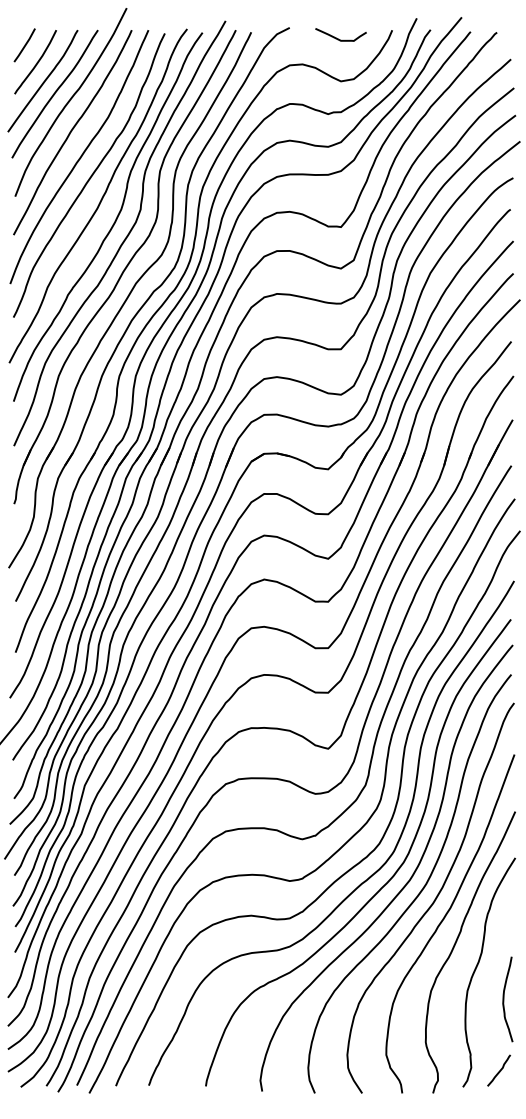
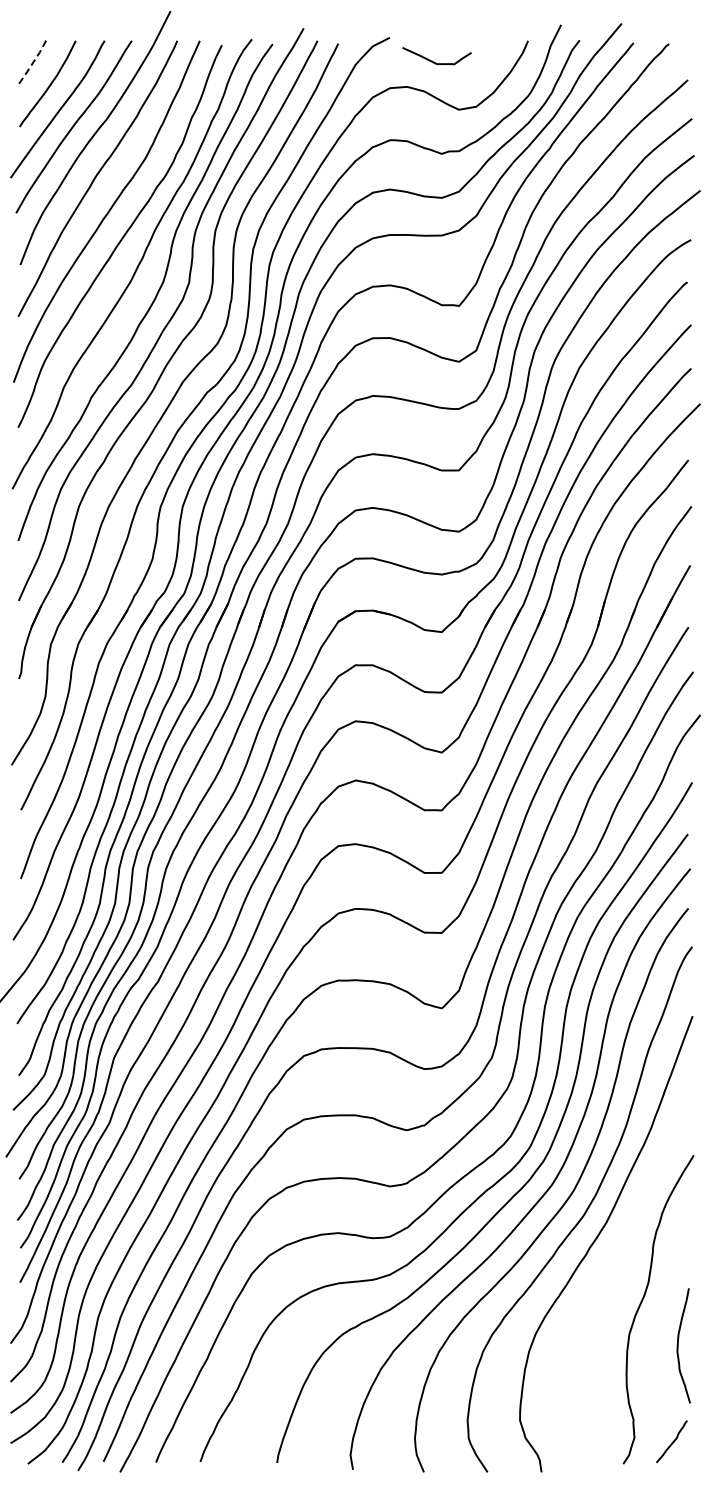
curve: (339, 38) -> (434, 61), moved
line: (24, 45) -> (33, 61), solid -> dashed
curve: (455, 944) -> (613, 1272), removed

